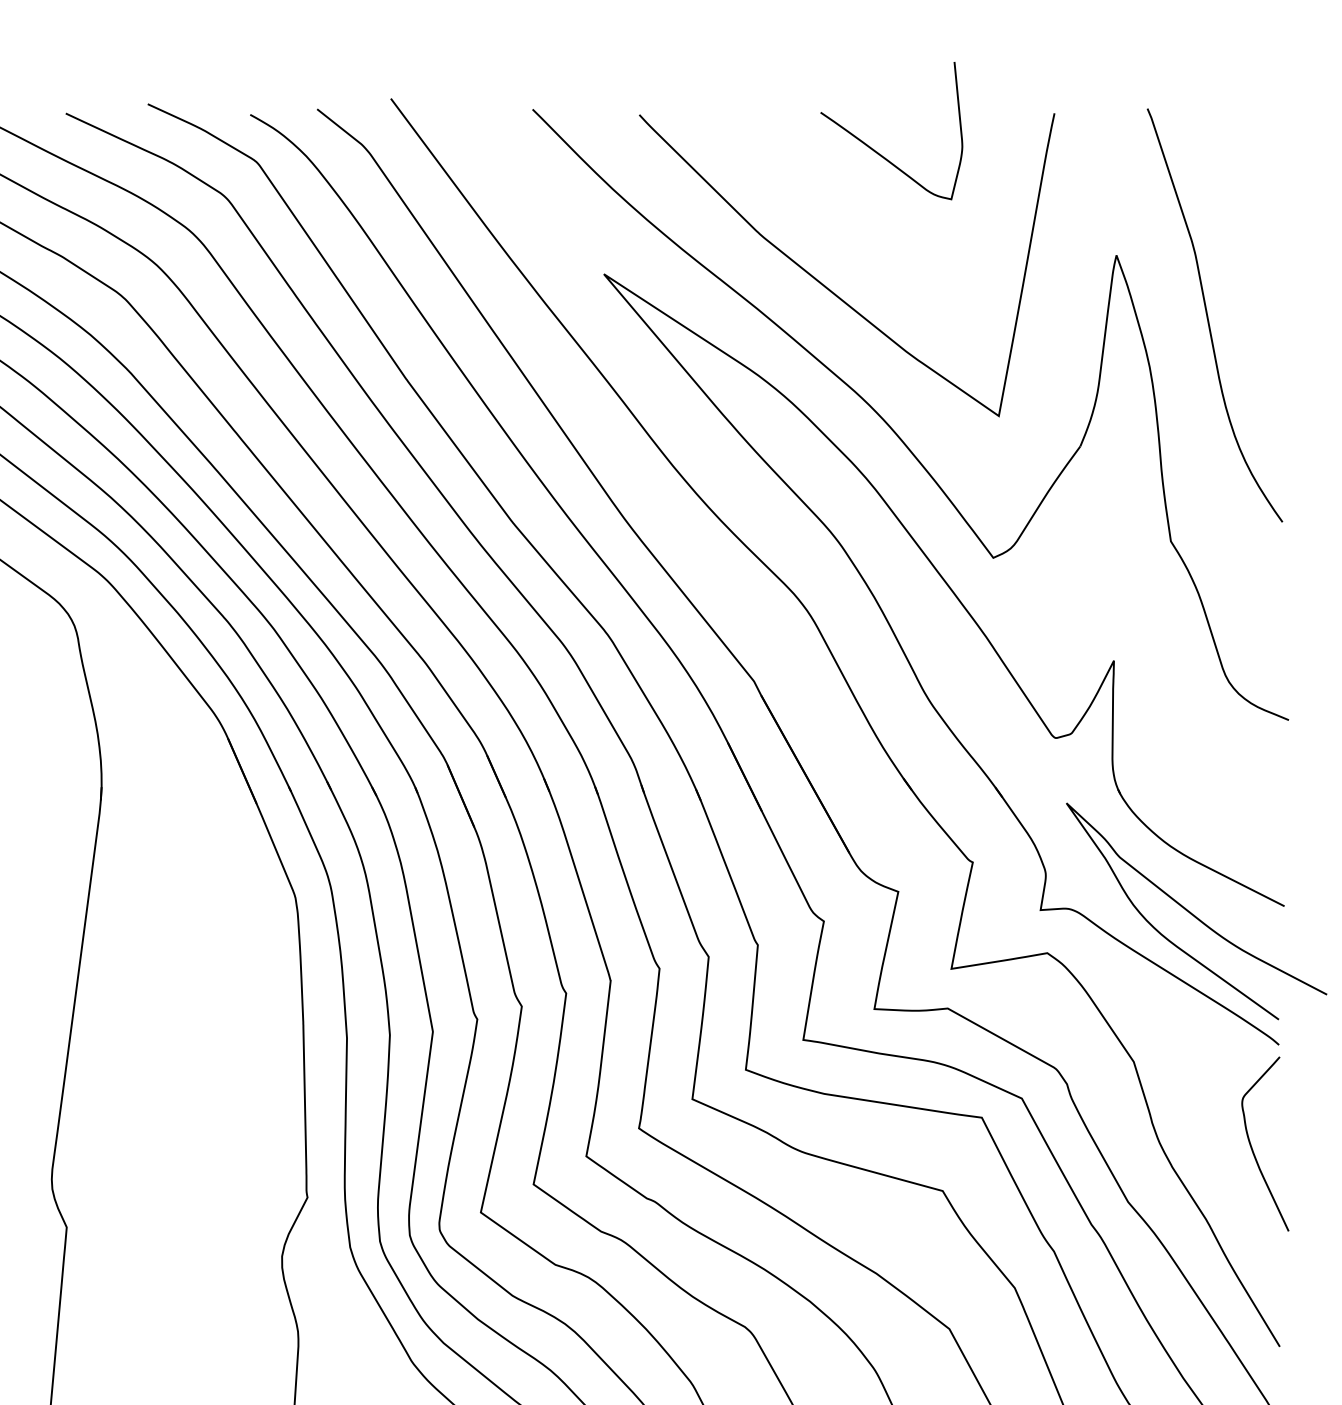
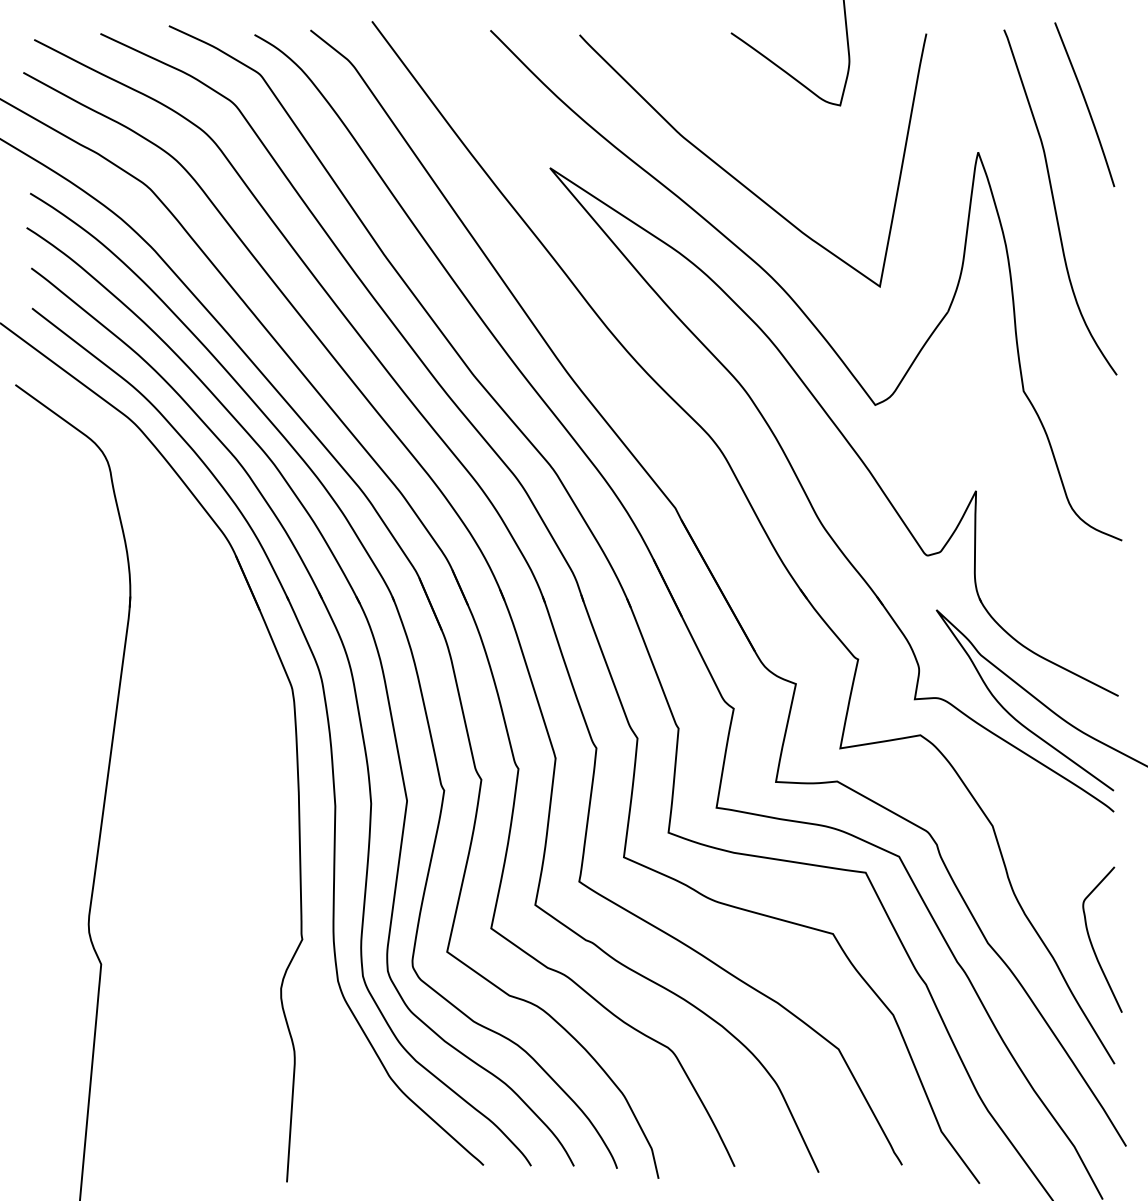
curve: (1244, 198) -> (1085, 104), added
curve: (1253, 1148) -> (1092, 943), moved

